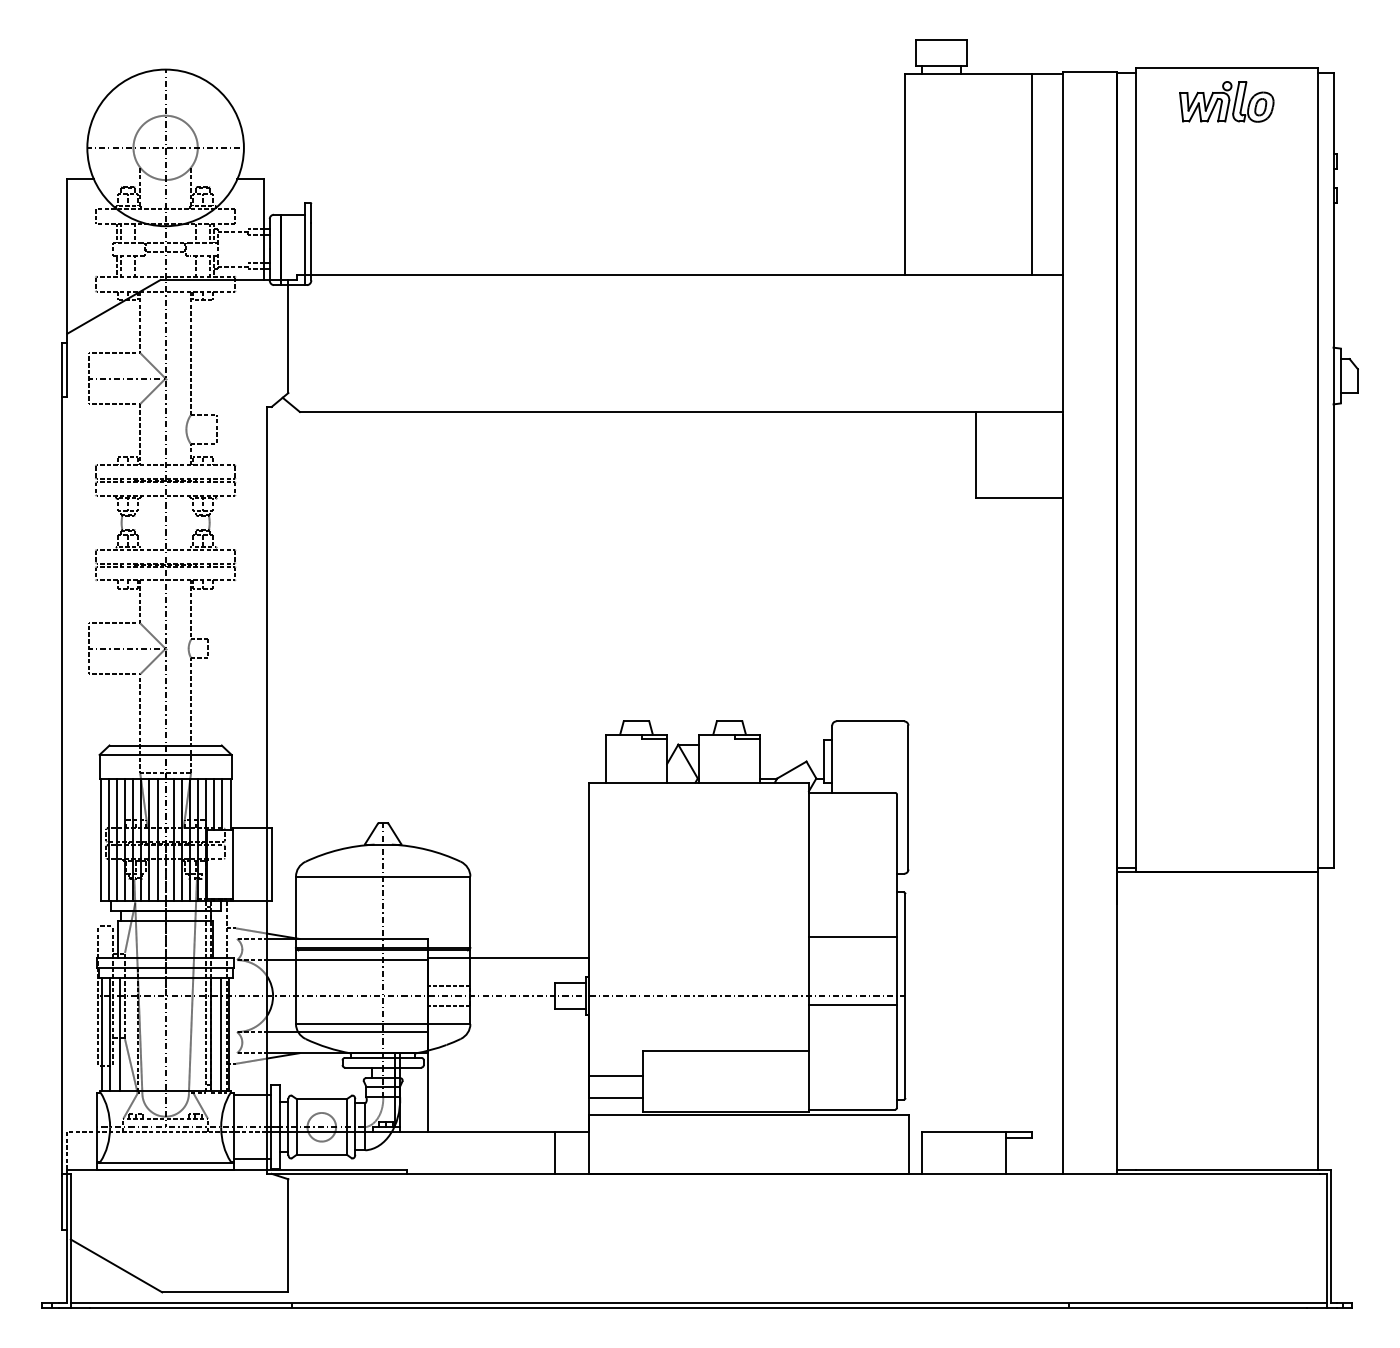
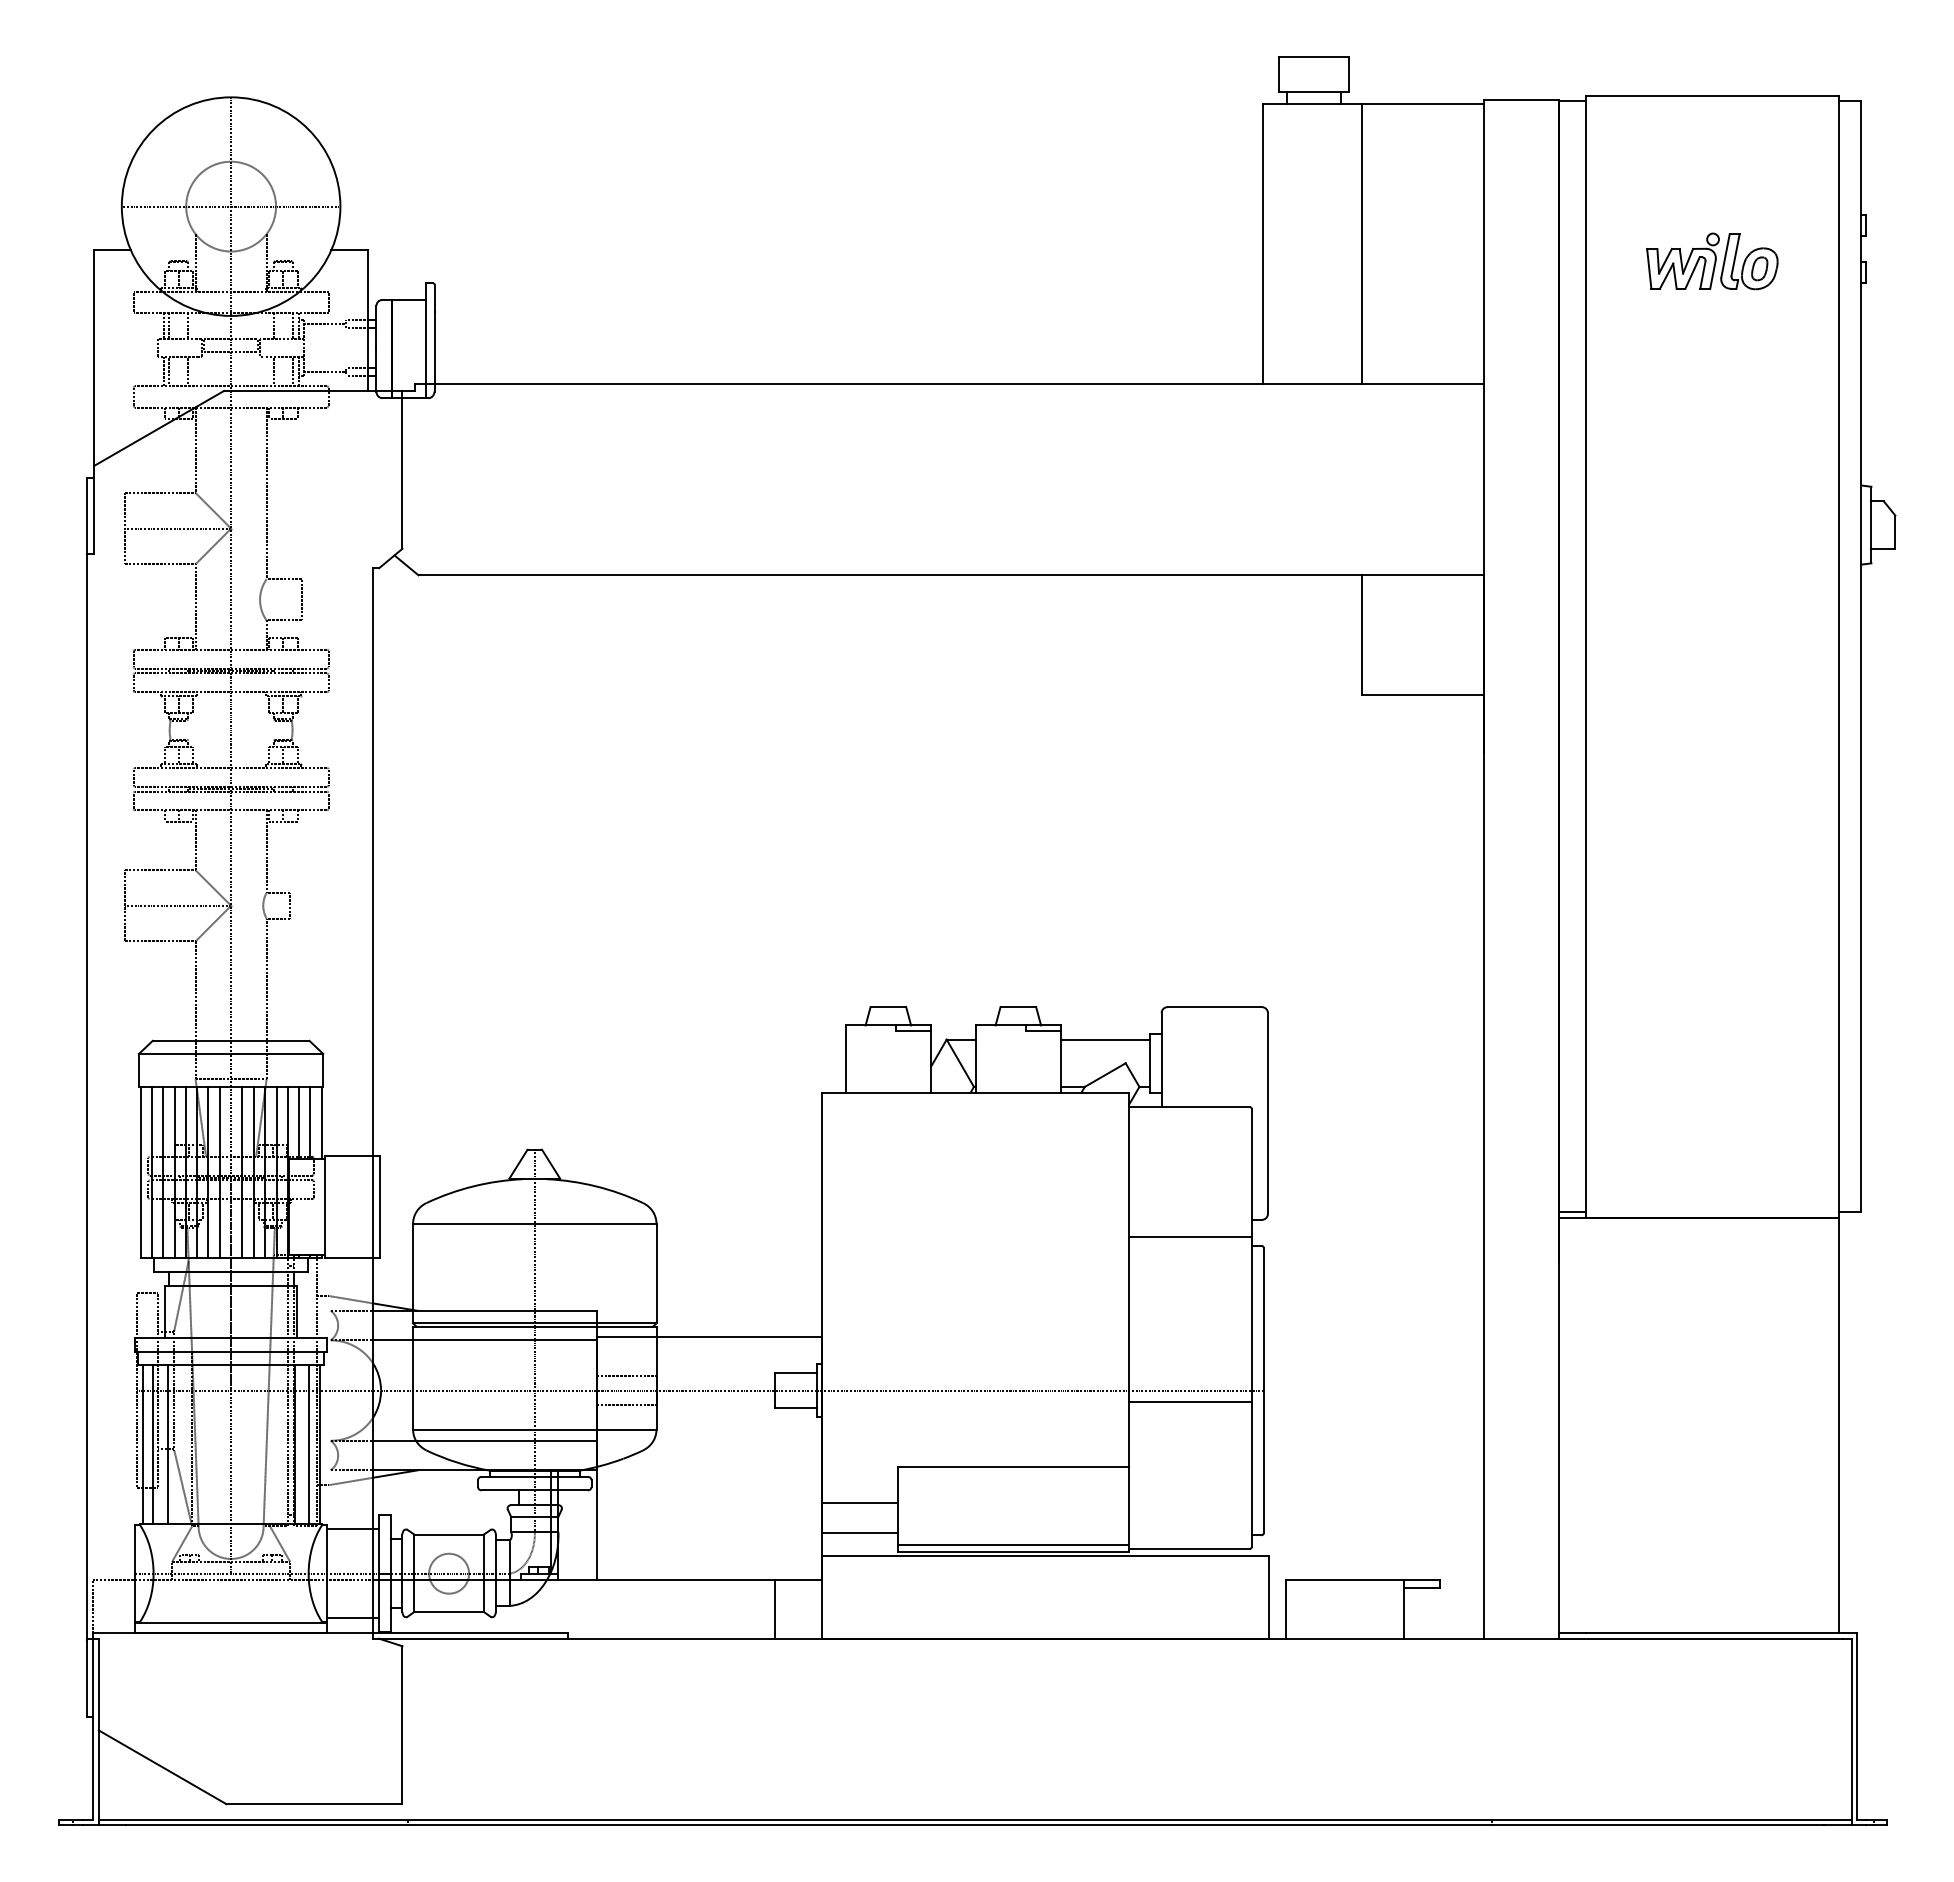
part: (1226, 101) -> (1712, 261), moved
line: (1032, 174) -> (1361, 243), moved
line: (792, 744) -> (1105, 1039), added
line: (852, 936) -> (1190, 1236), moved
line: (726, 1107) -> (1013, 1545), added

